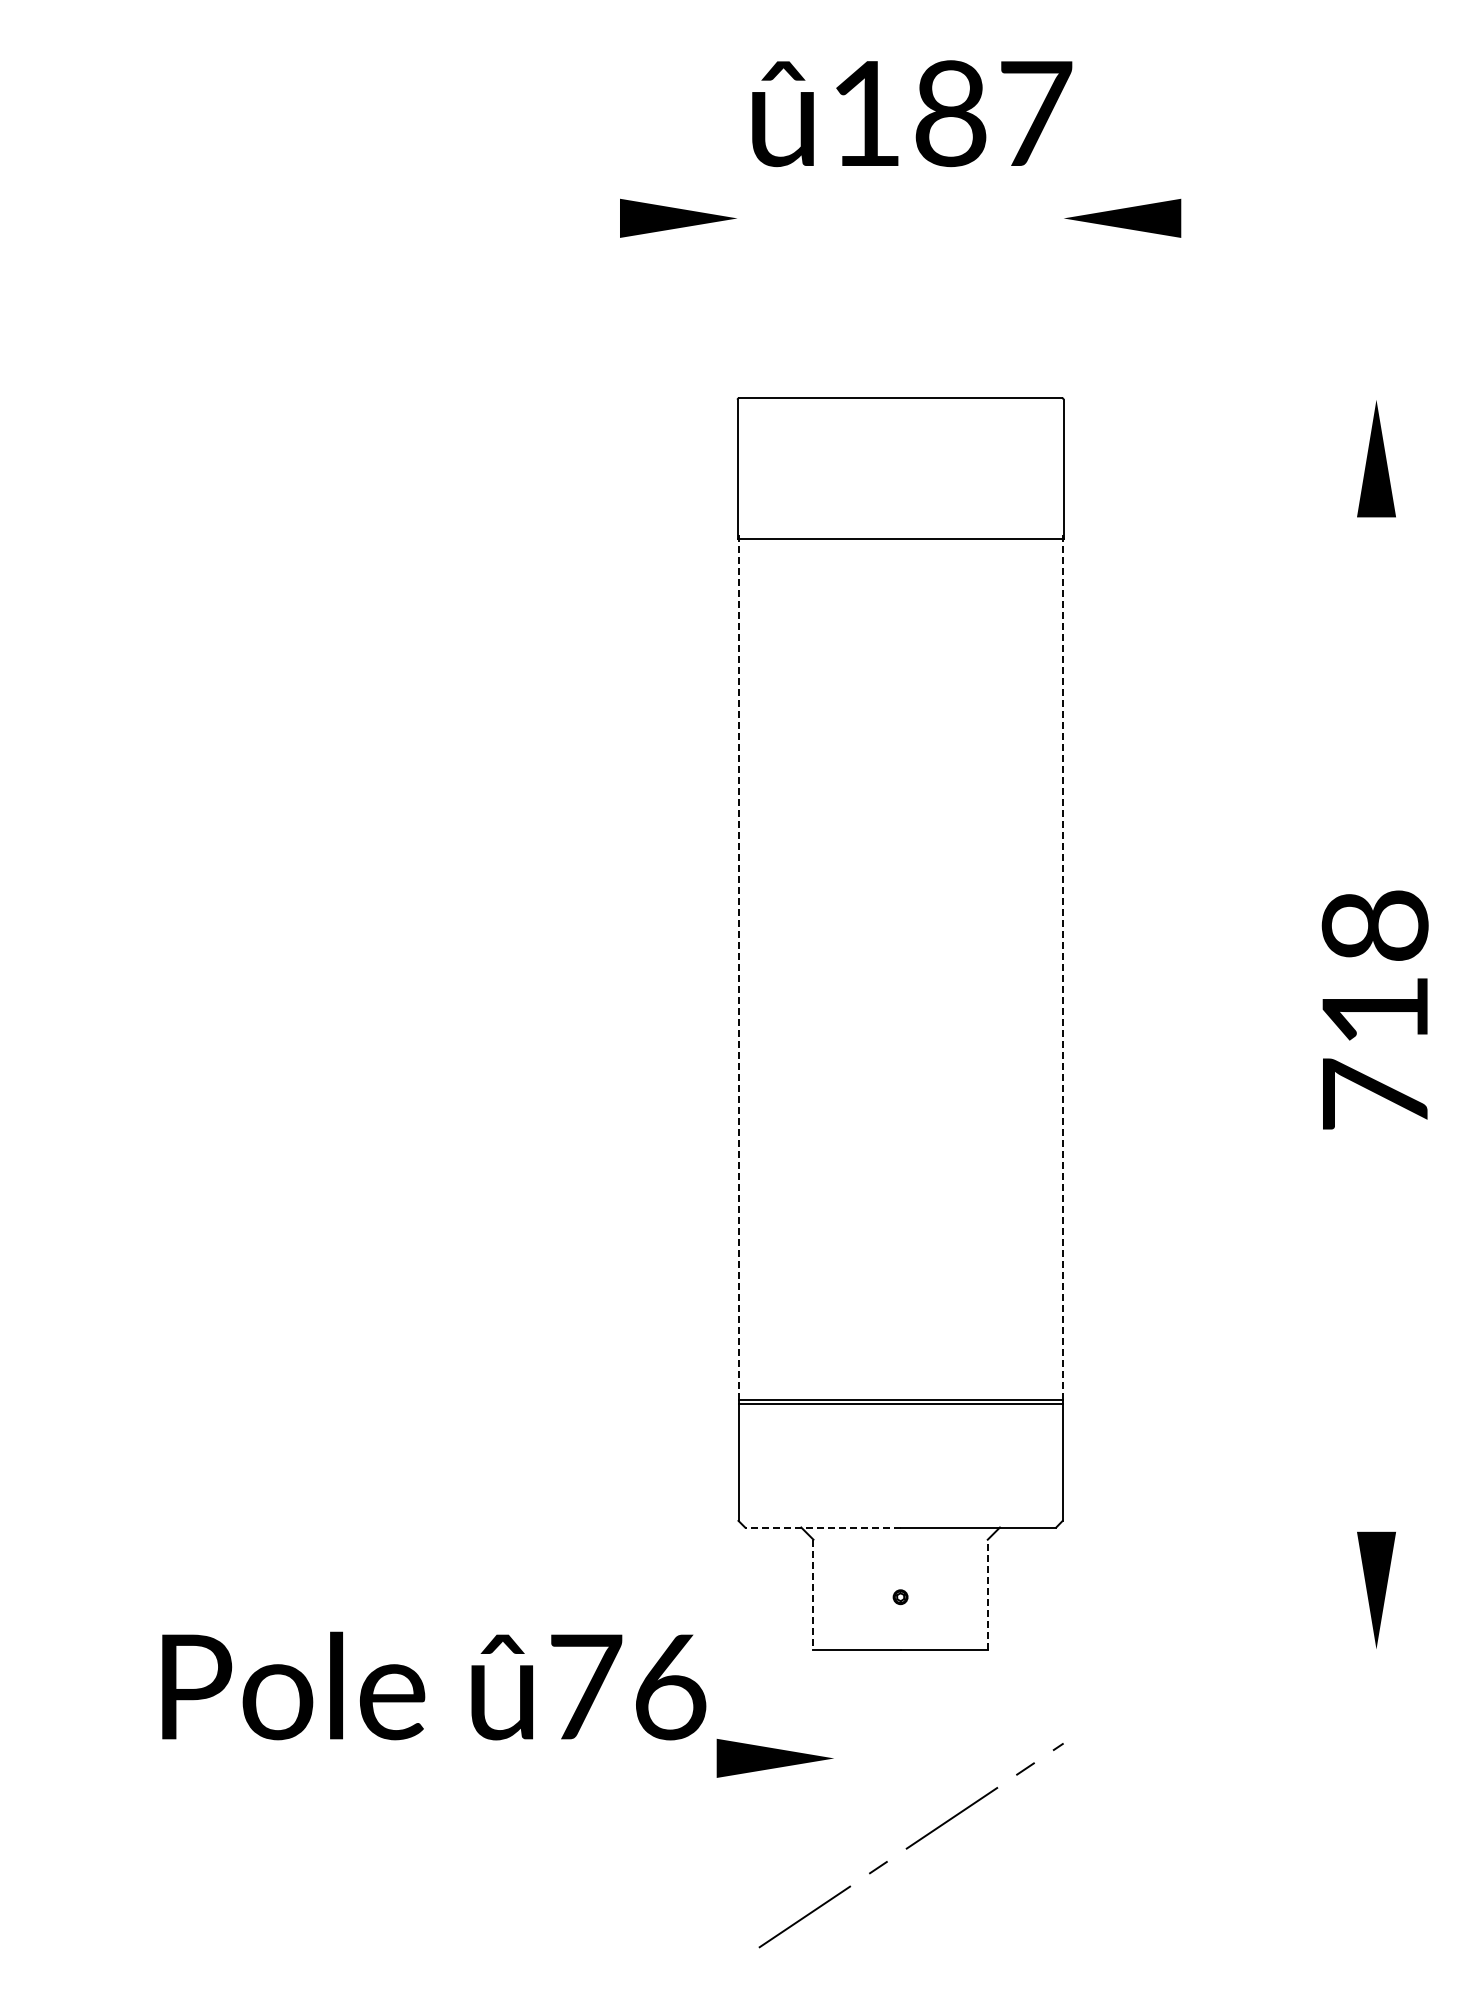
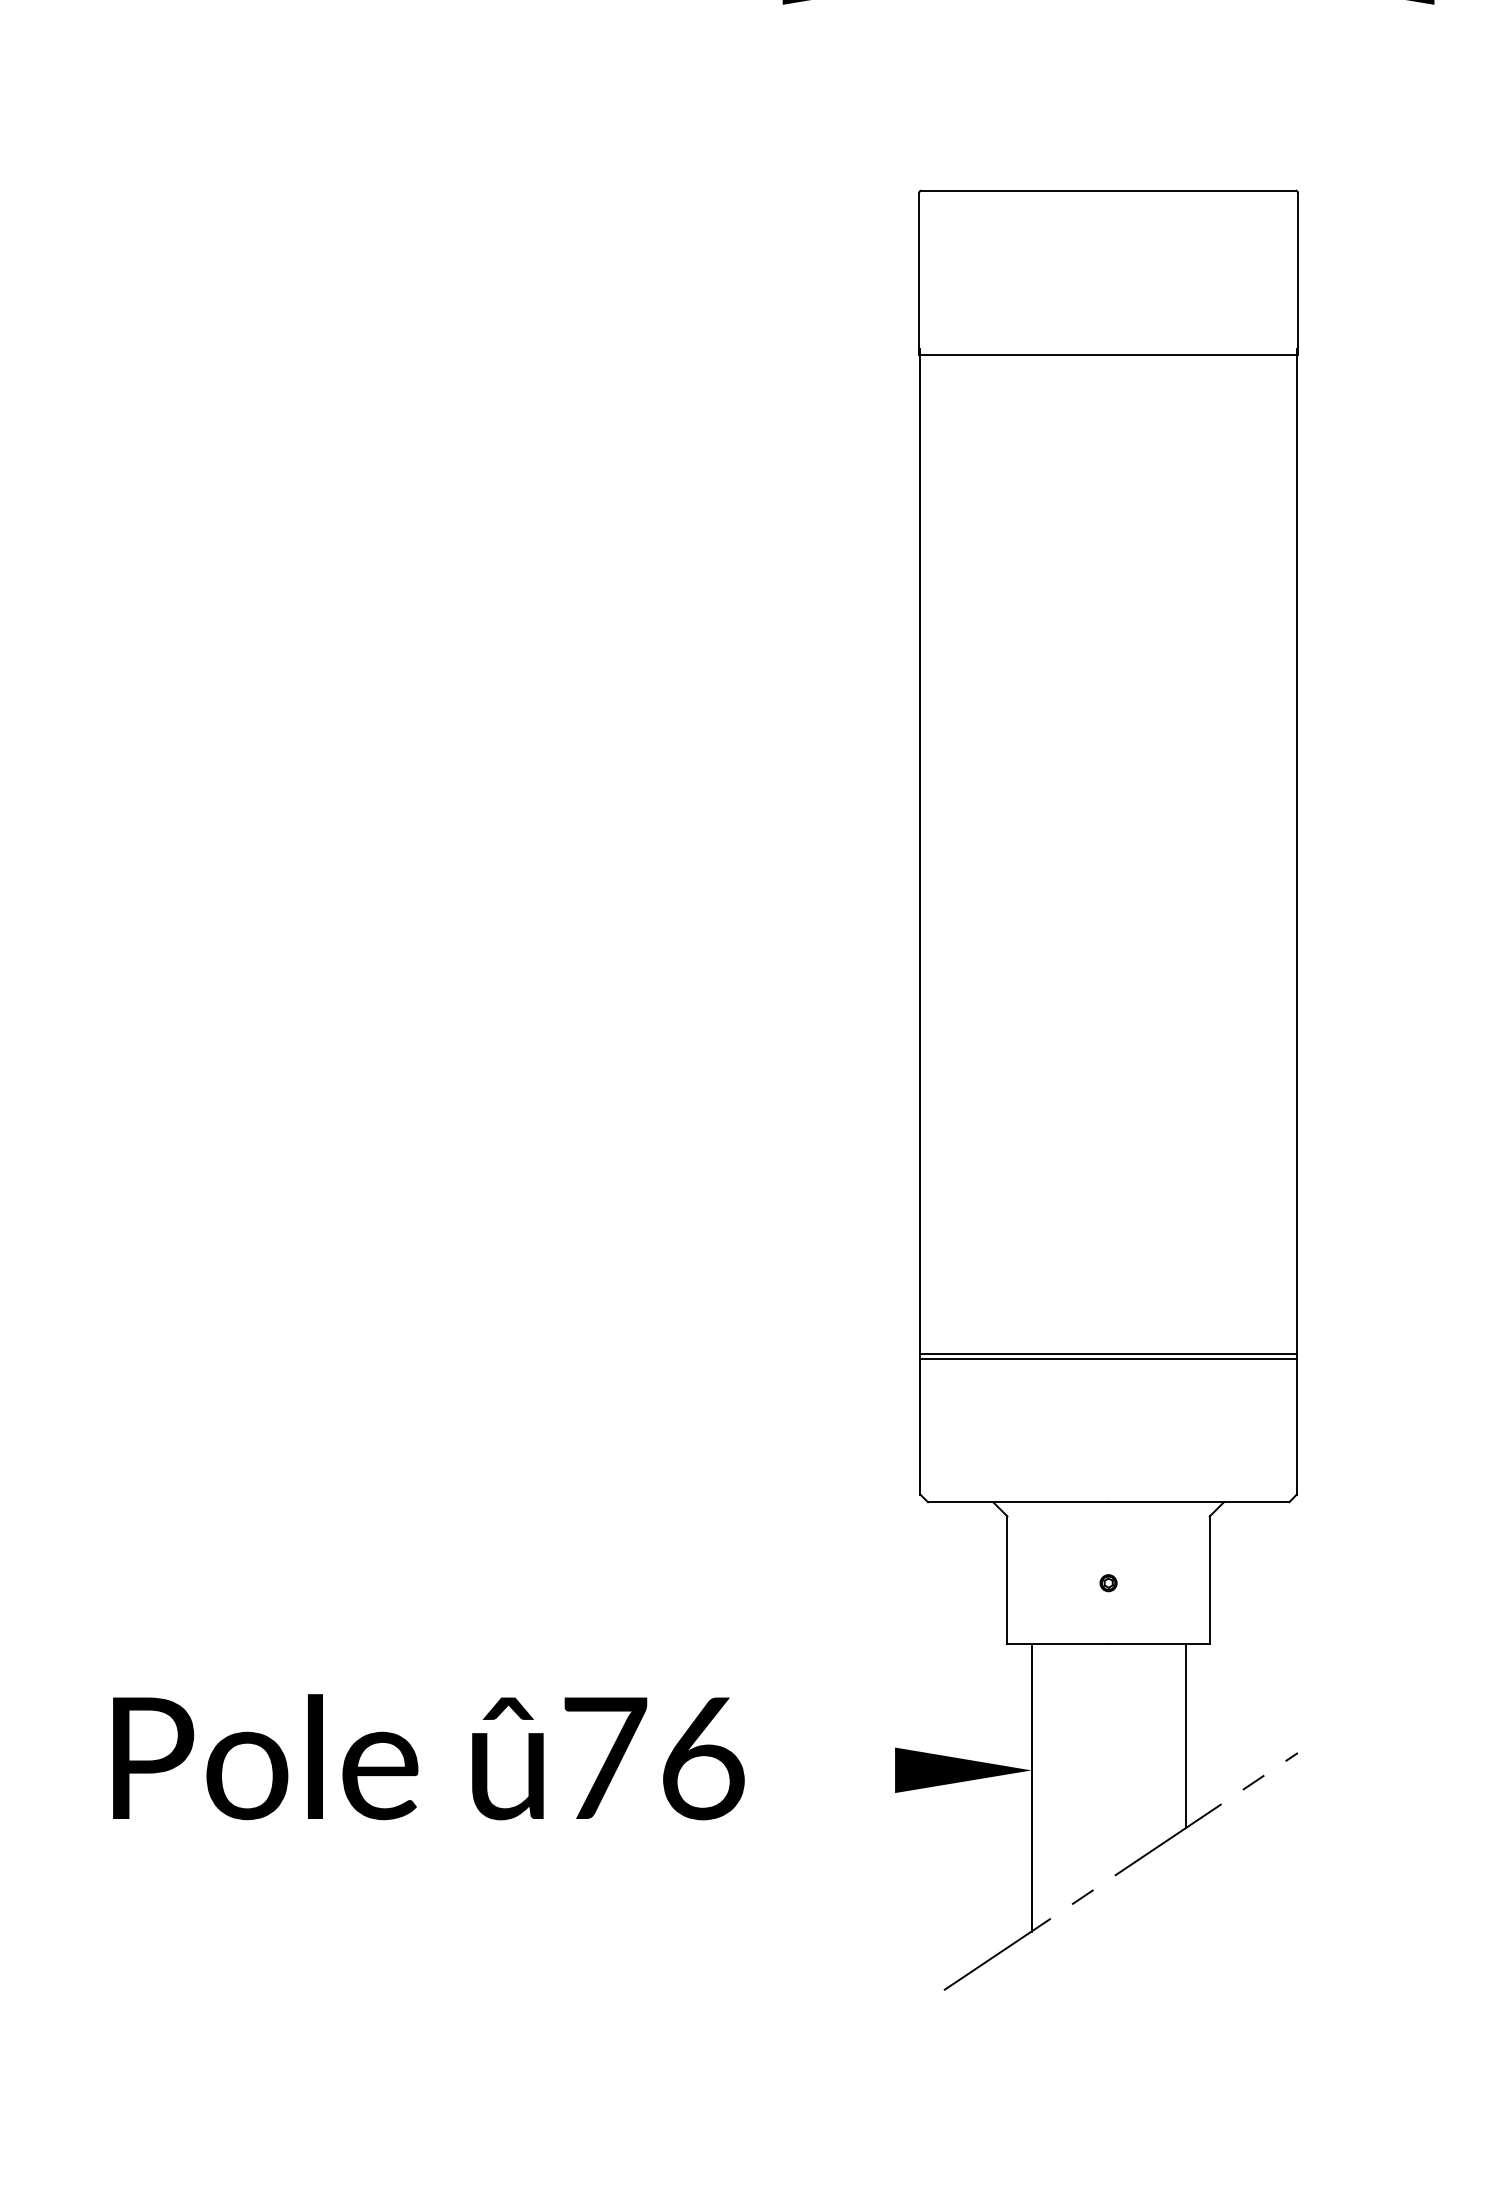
line: (738, 966) -> (920, 850), dashed -> solid
line: (1062, 966) -> (1296, 850), dashed -> solid
line: (822, 1527) -> (1017, 1502), dashed -> solid
line: (813, 1594) -> (1007, 1580), dashed -> solid
line: (987, 1594) -> (1209, 1580), dashed -> solid
text: (434, 1685) -> (429, 1756), moved
line: (966, 1728) -> (1185, 1735), added
line: (834, 1773) -> (1031, 1787), added

